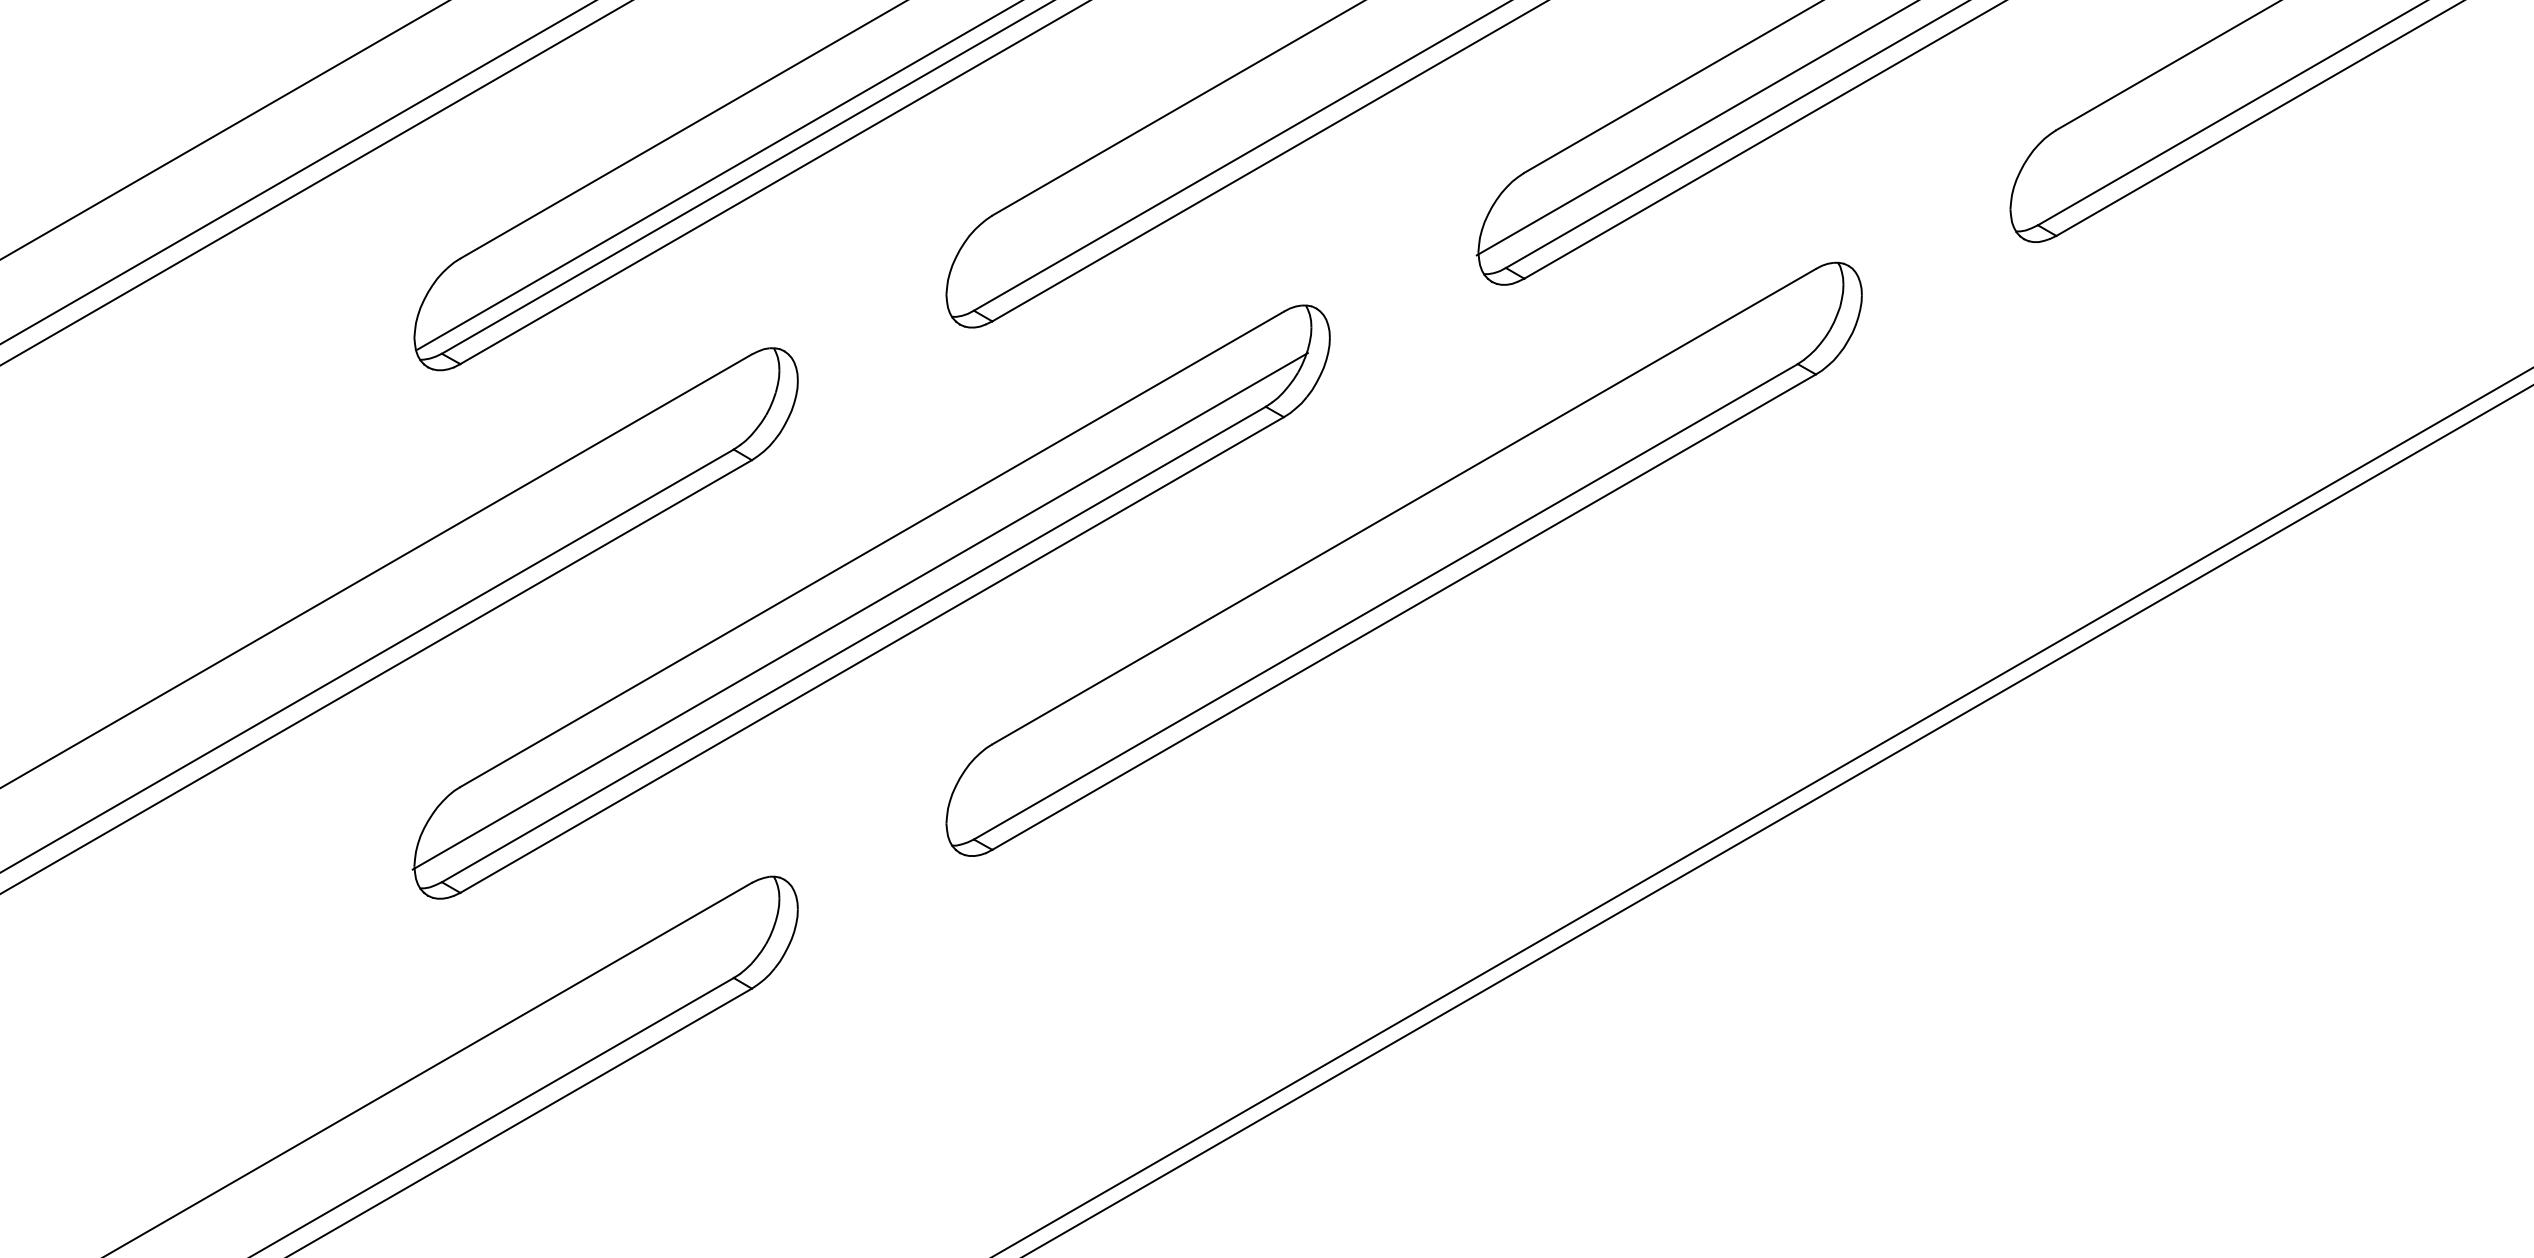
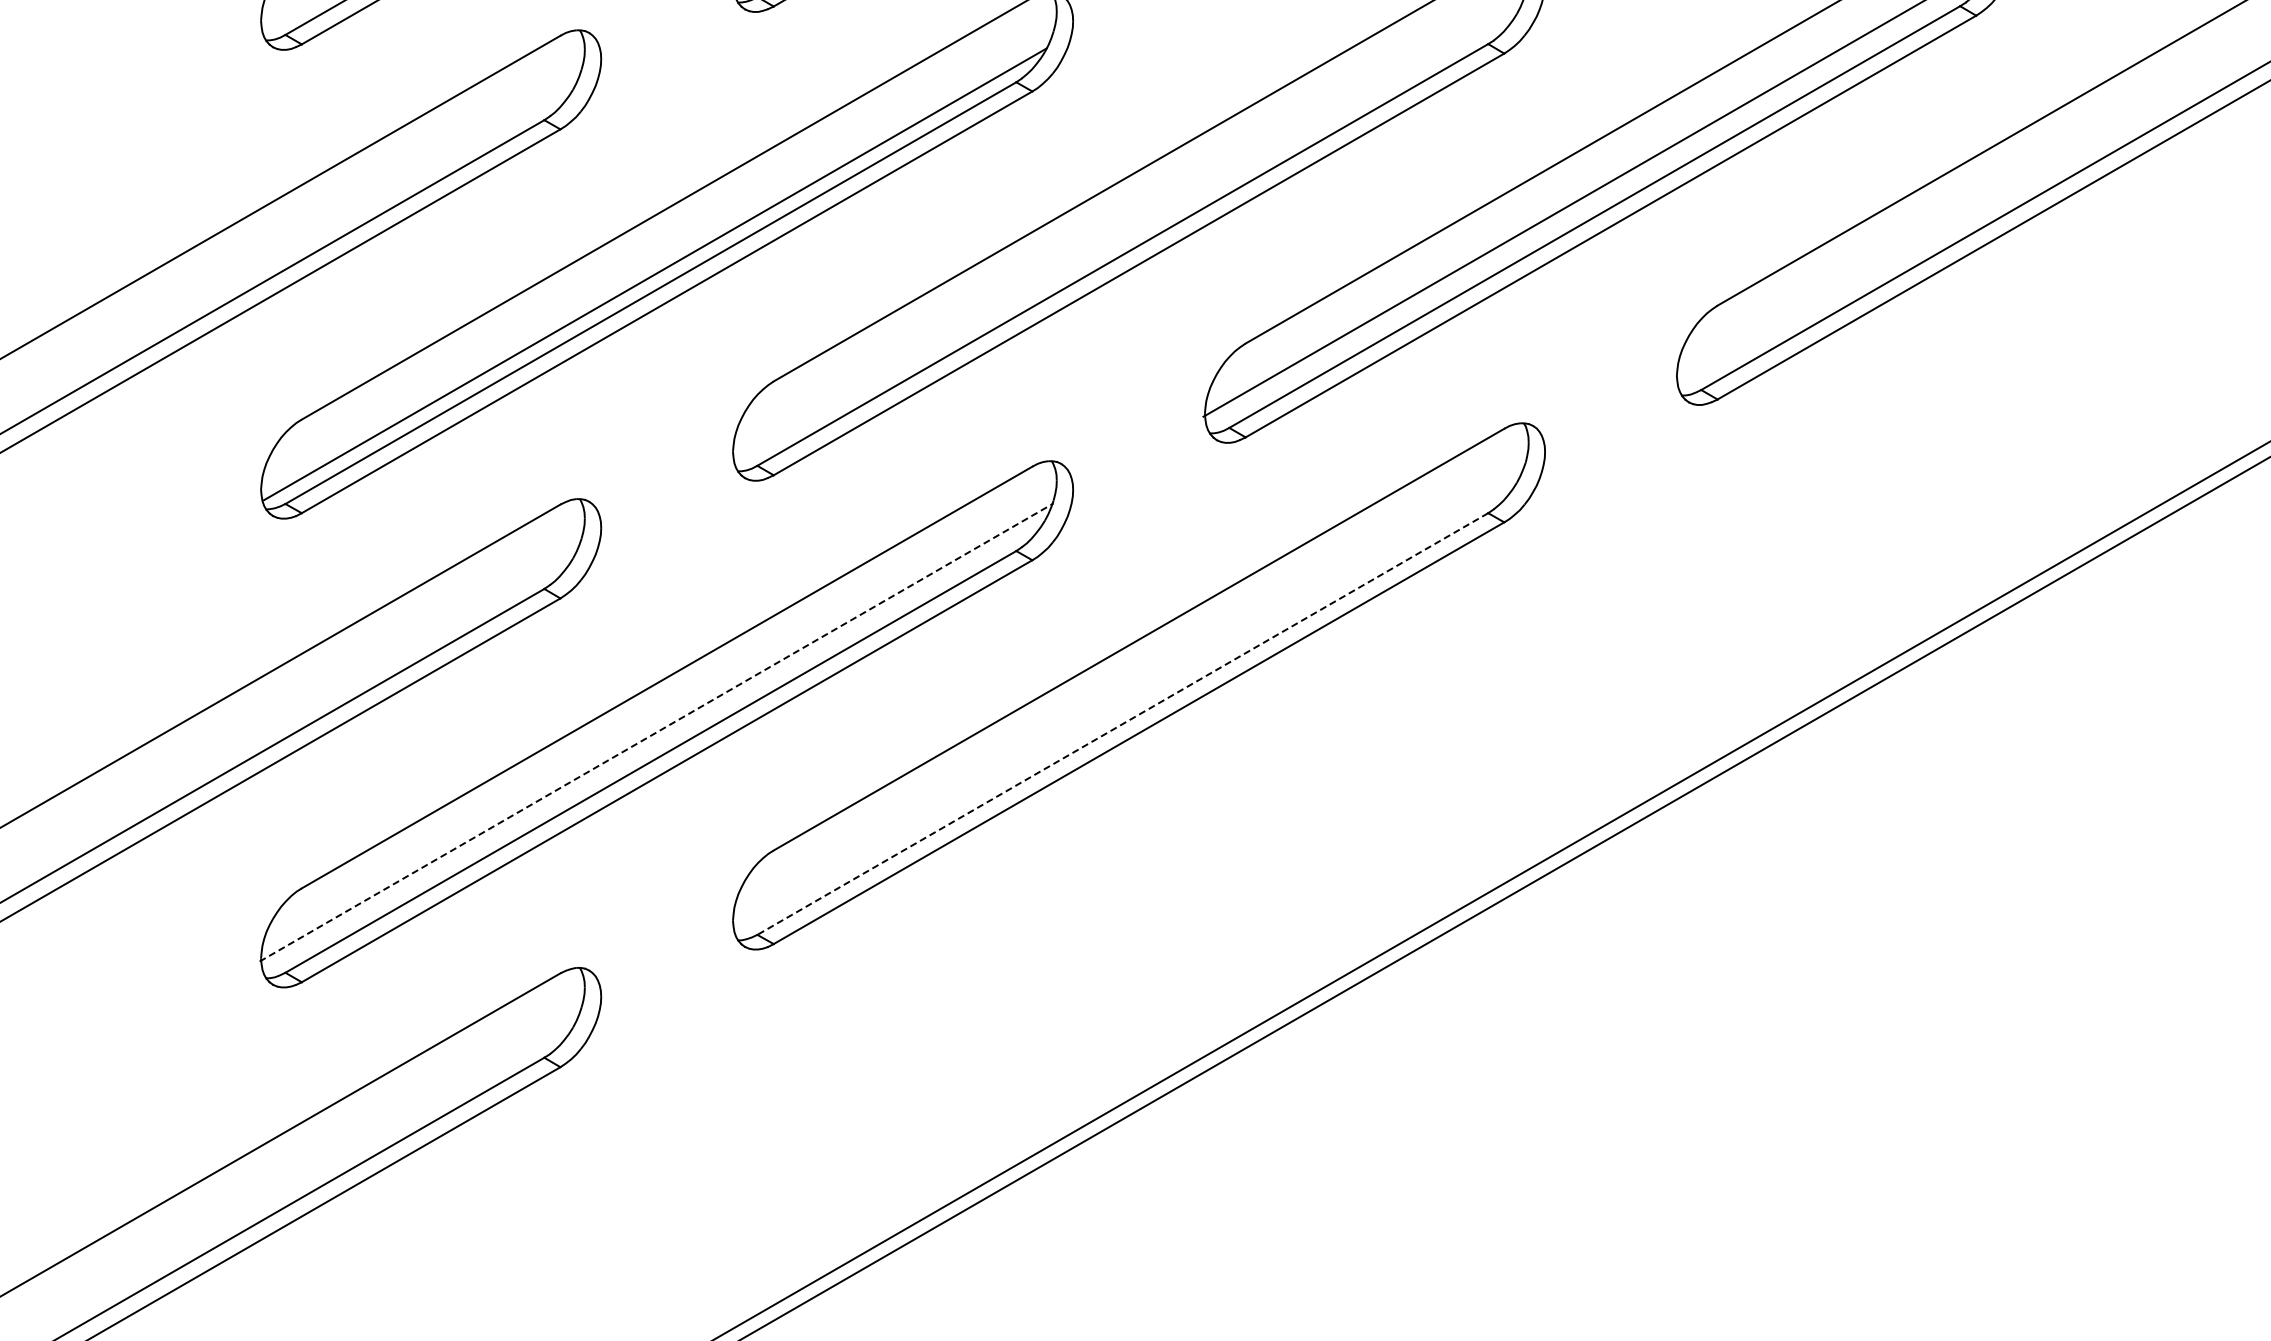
line: (1385, 602) -> (1122, 724), solid -> dashed
line: (861, 611) -> (657, 732), solid -> dashed

